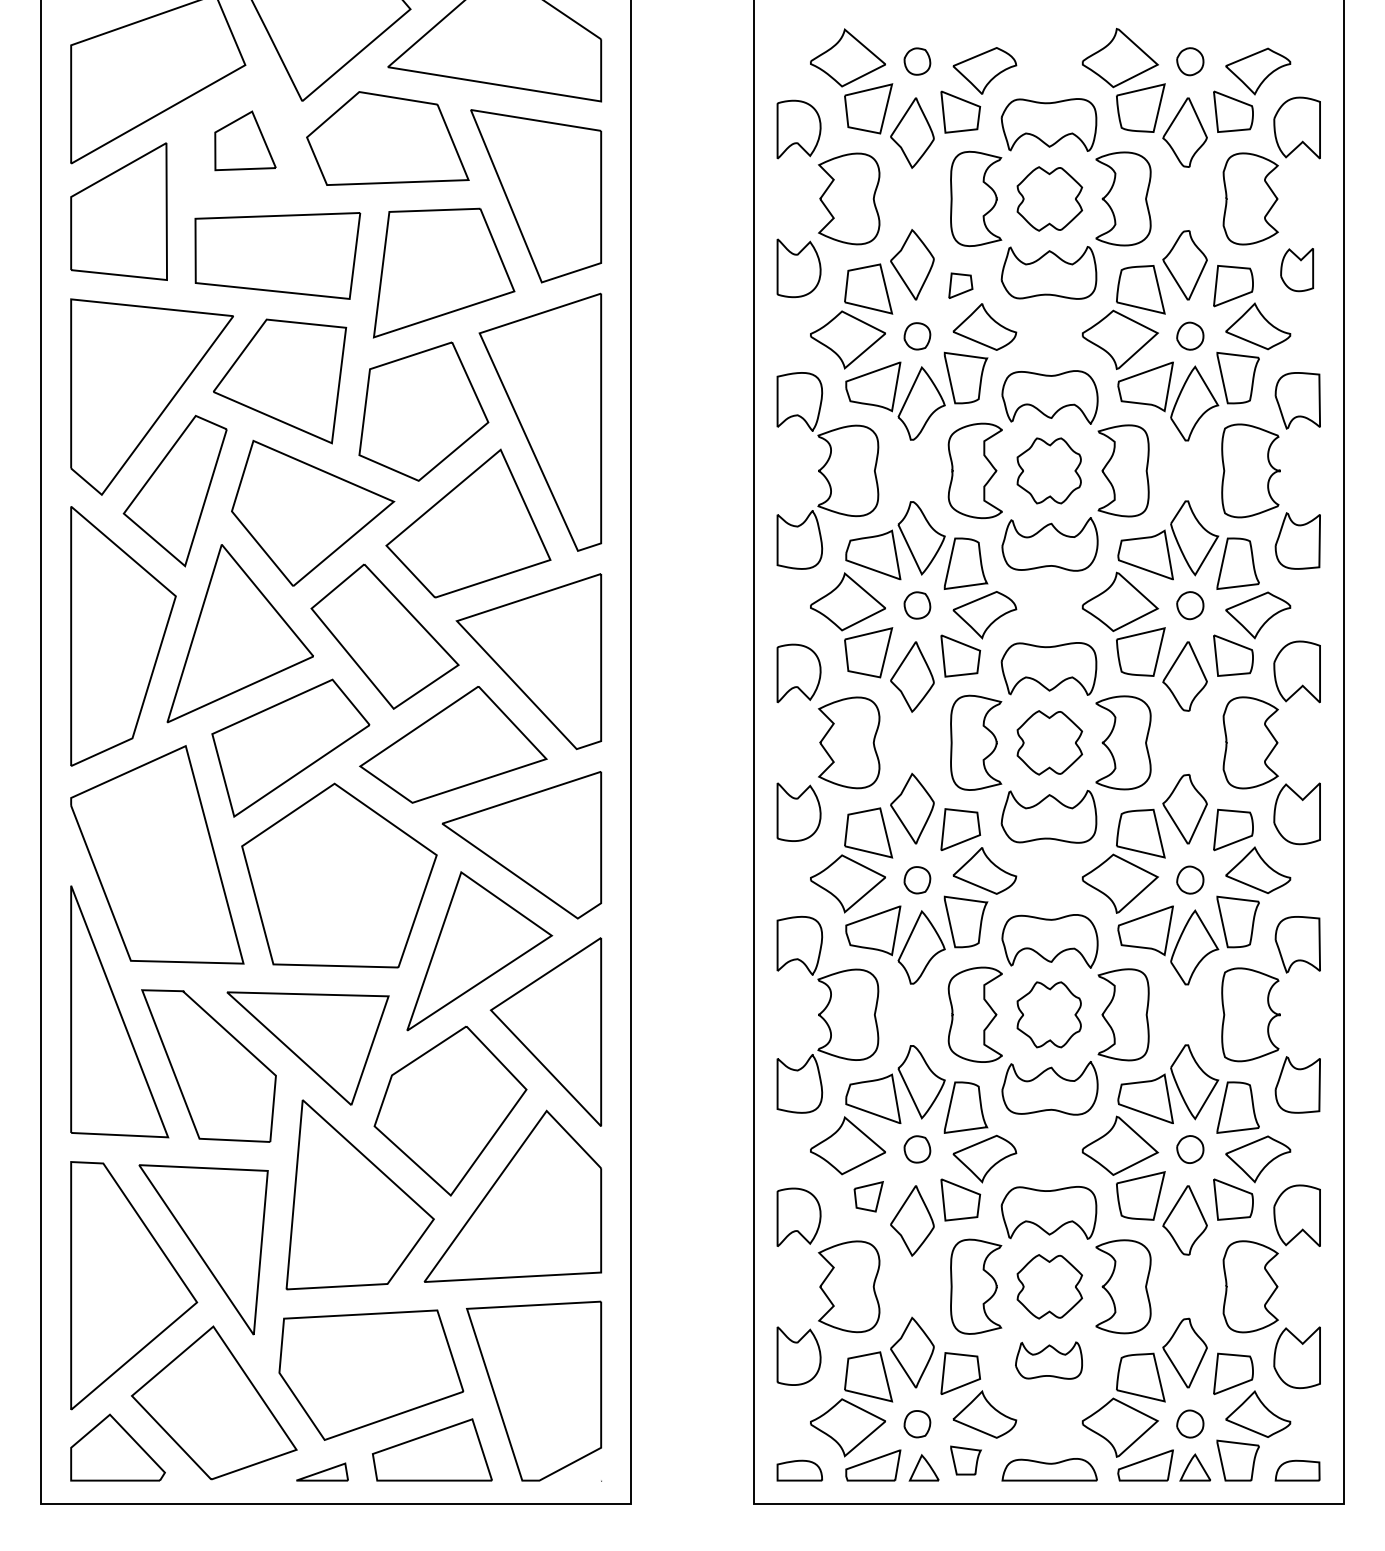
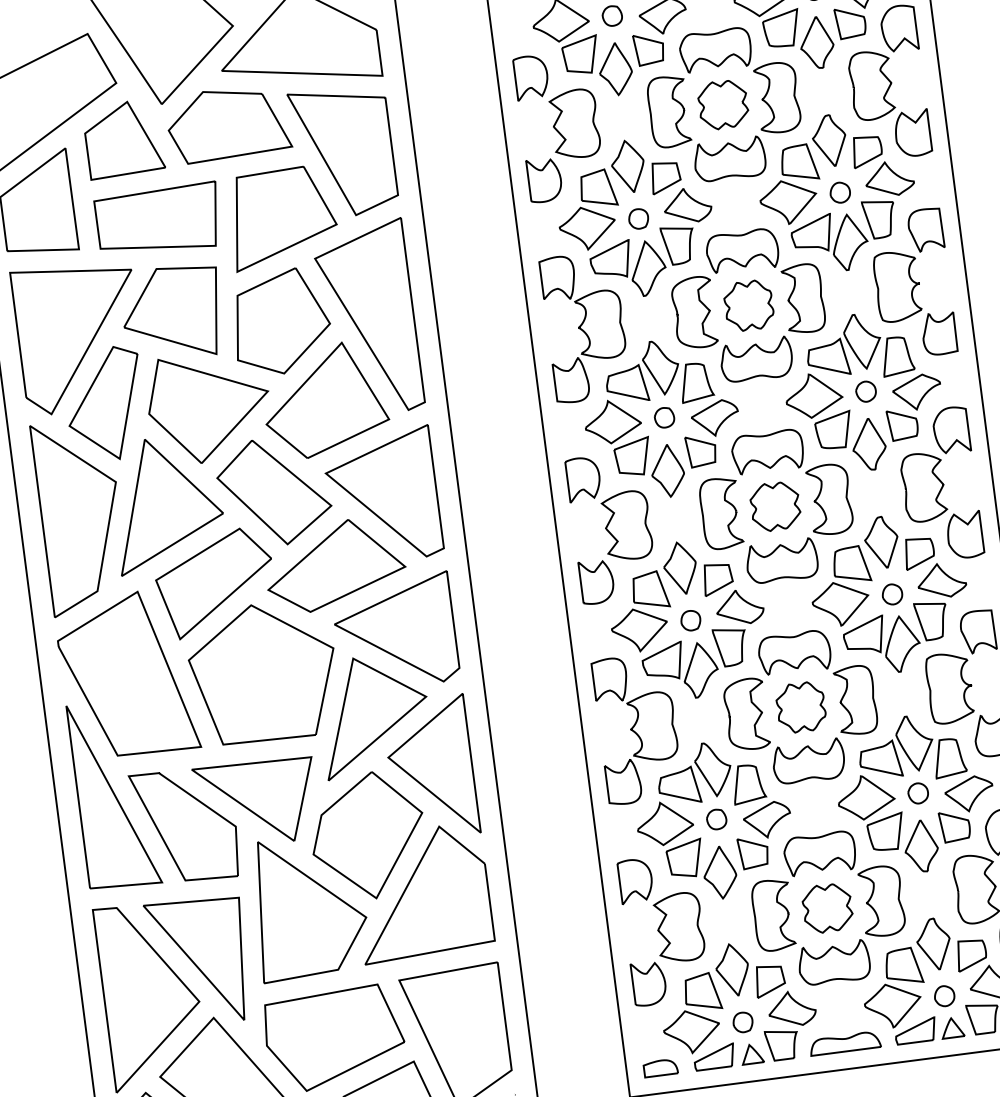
part: (245, 140) -> (123, 138), size x1.67
part: (1296, 269) -> (912, 133), size x1.43
part: (960, 285) -> (665, 177), size x1.67
part: (868, 1196) -> (685, 858), size x1.67
part: (1048, 1360) -> (833, 962), size x1.43
part: (965, 1460) -> (782, 1044), size x1.43

